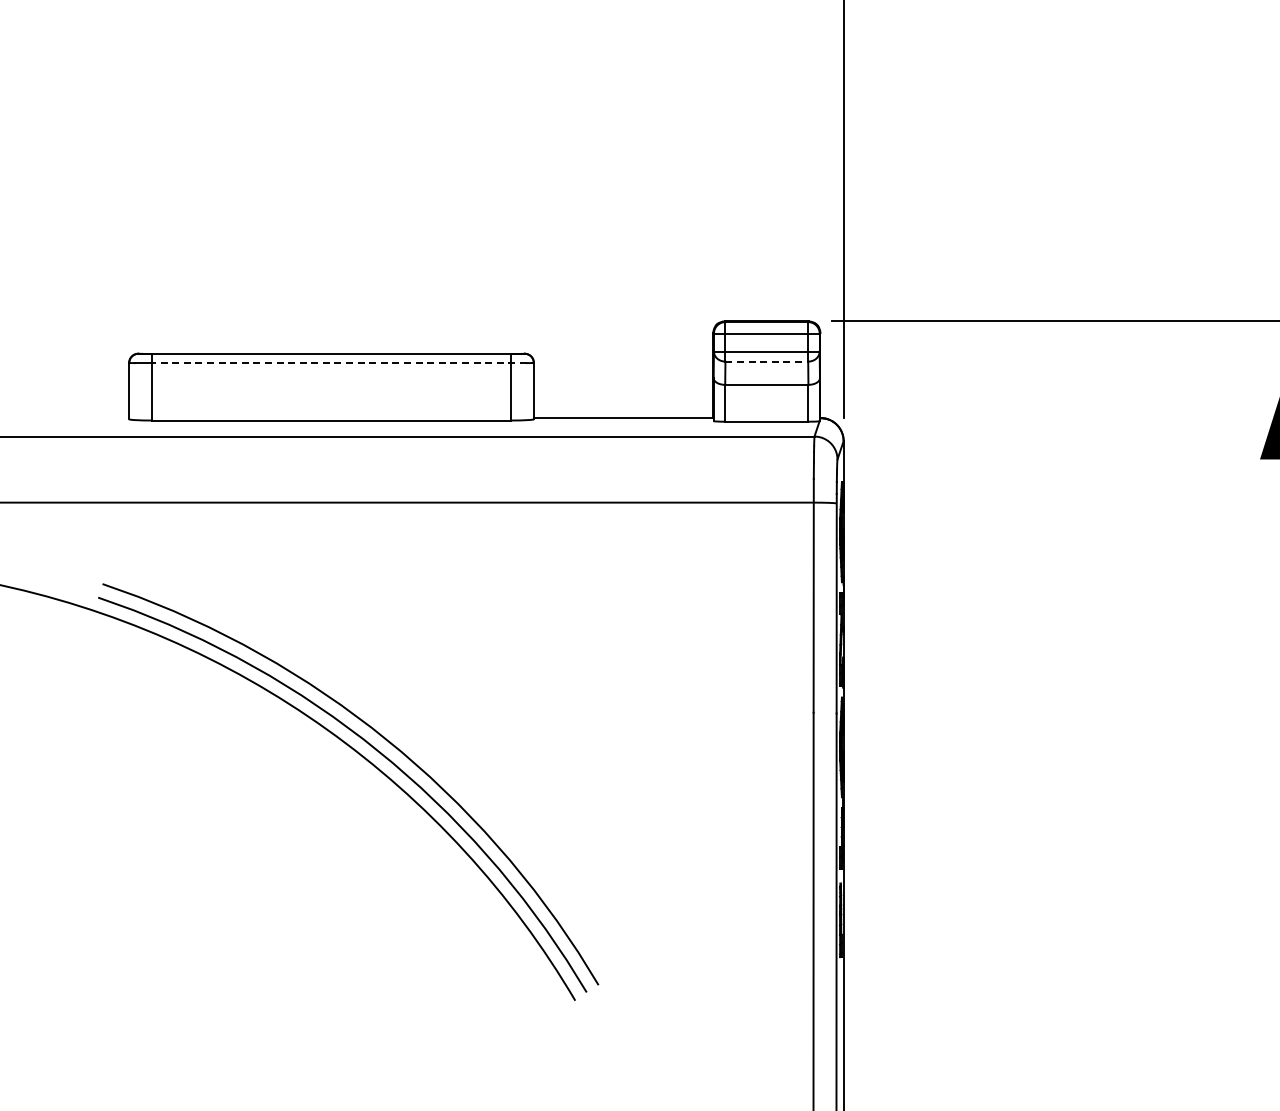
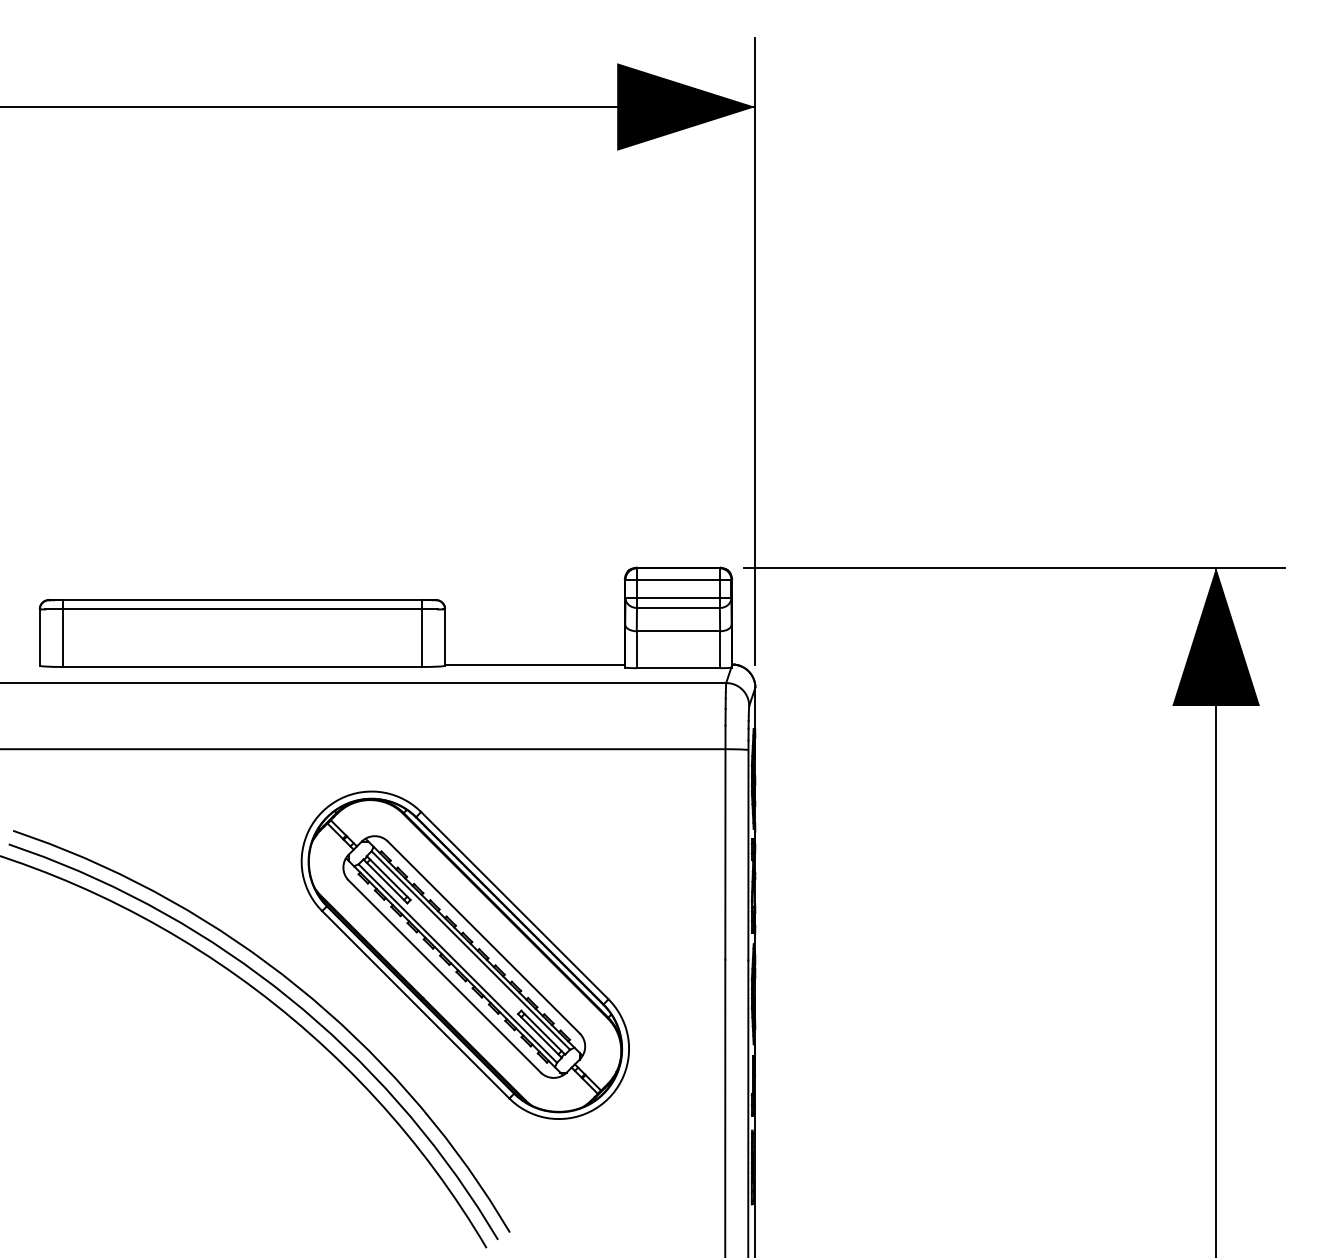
line: (766, 362) -> (678, 608), dashed -> solid
line: (339, 363) -> (250, 609), dashed -> solid
part: (553, 707) -> (464, 954), added

